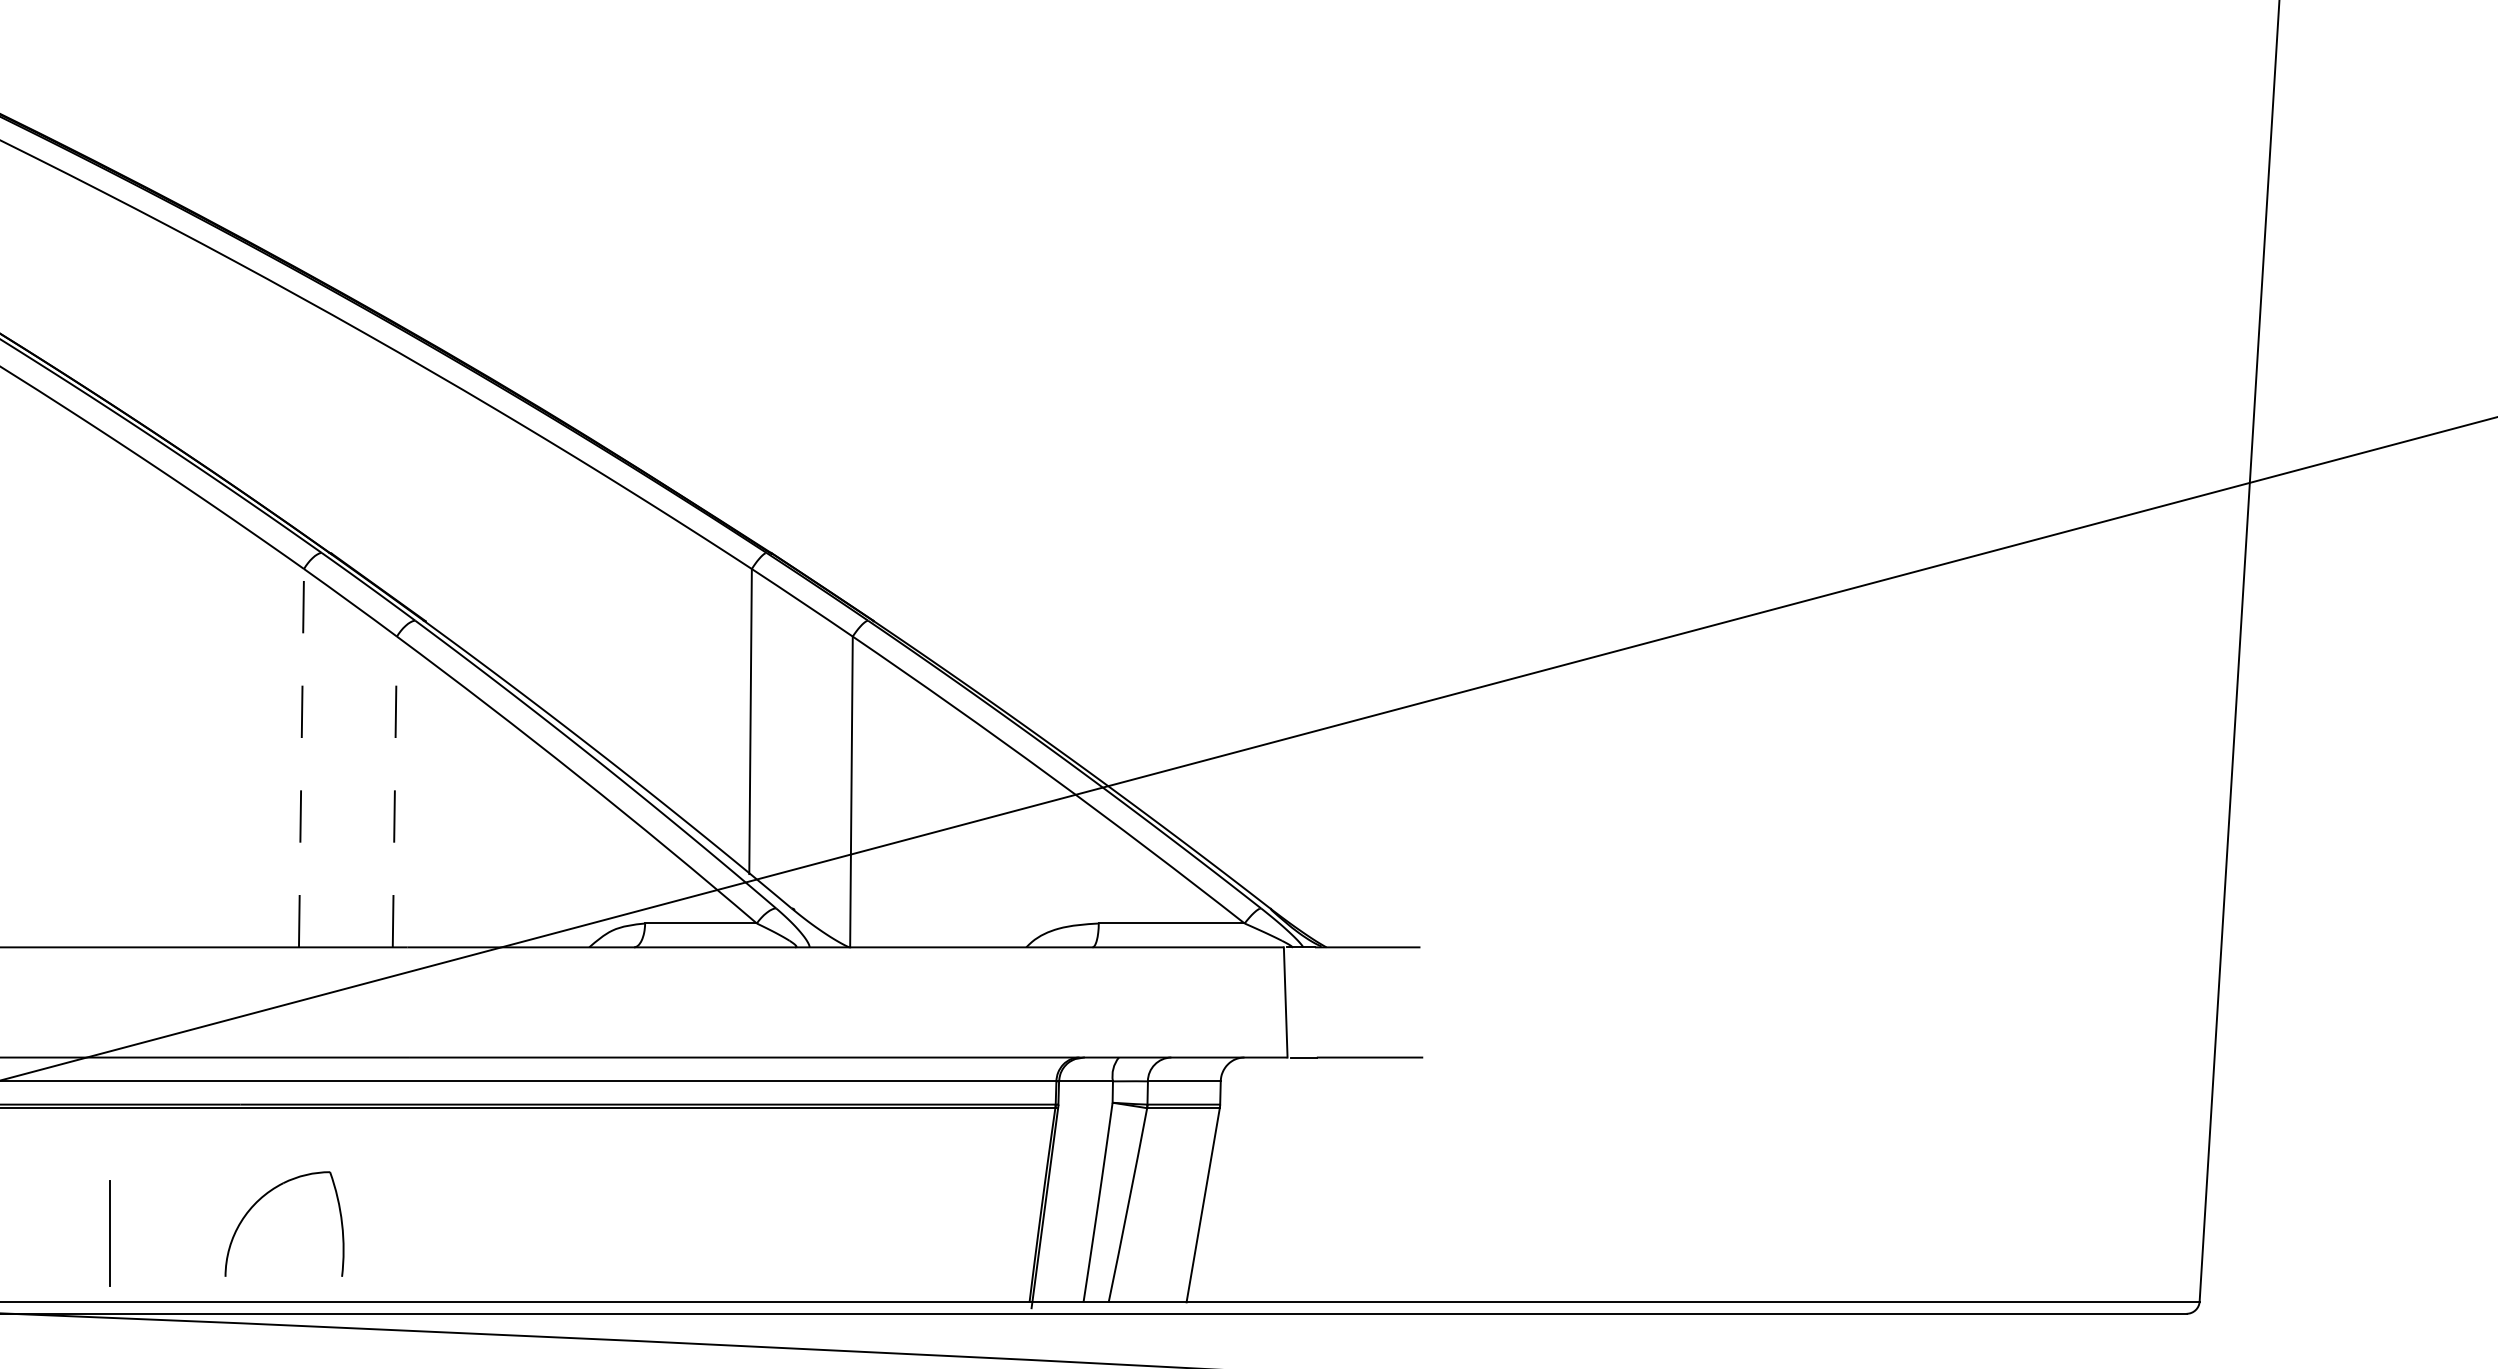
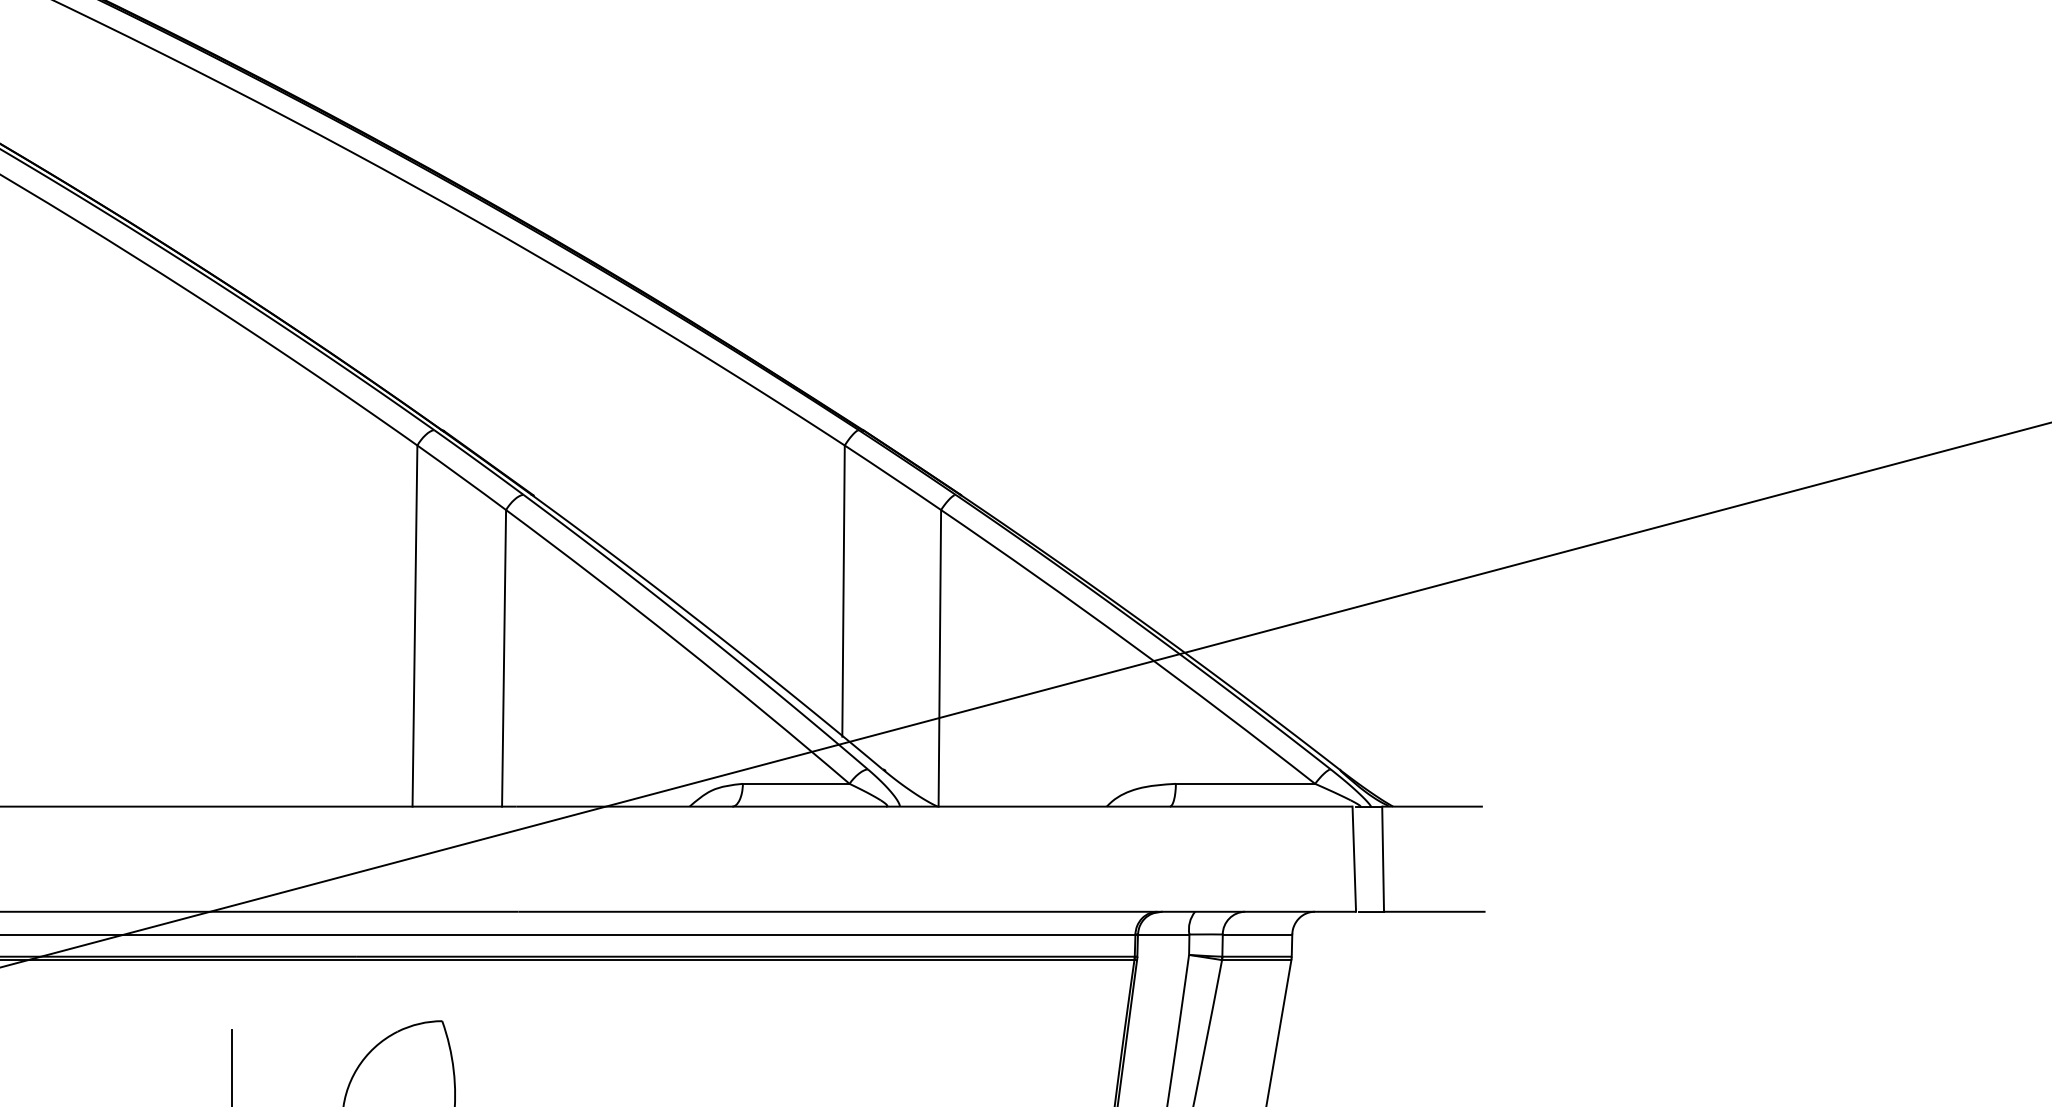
line: (301, 757) -> (414, 625), dashed -> solid
line: (394, 791) -> (503, 657), dashed -> solid
line: (1315, 1002) -> (1382, 859), added

